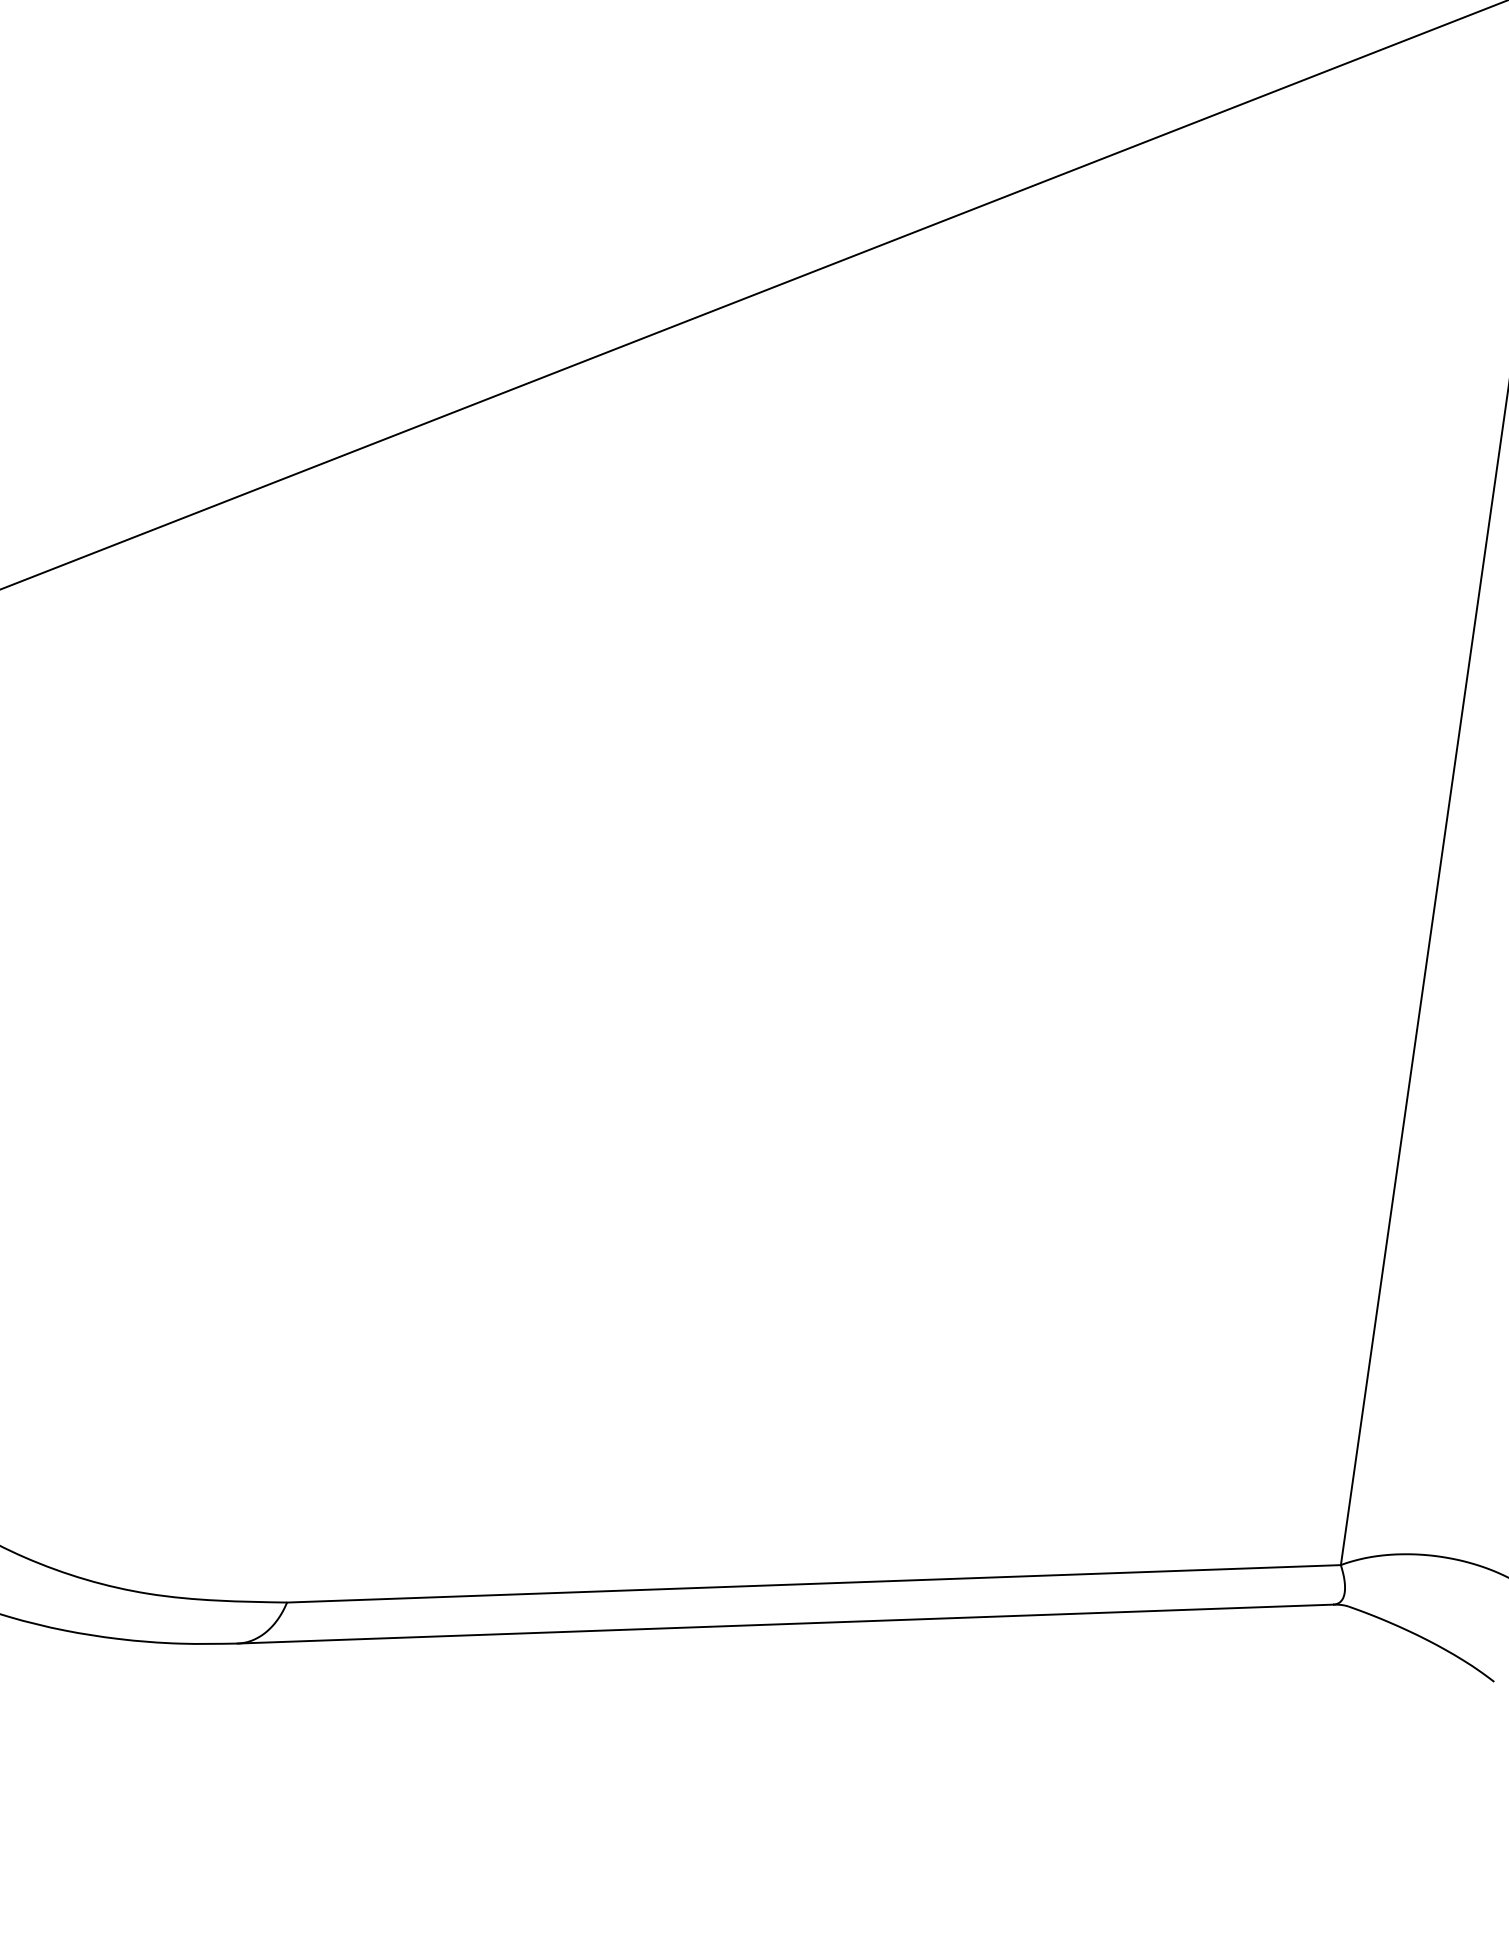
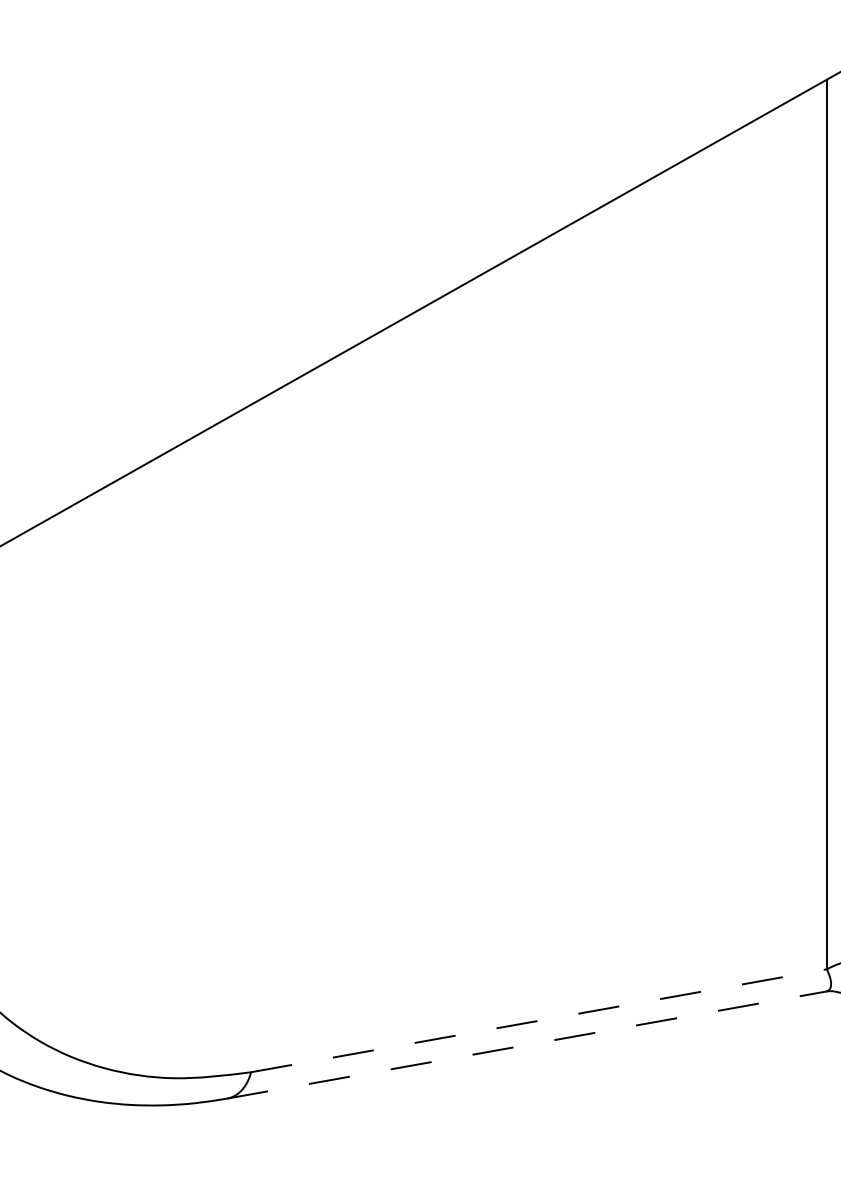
line: (814, 1583) -> (539, 1020), solid -> dashed
line: (785, 1624) -> (526, 1045), solid -> dashed

